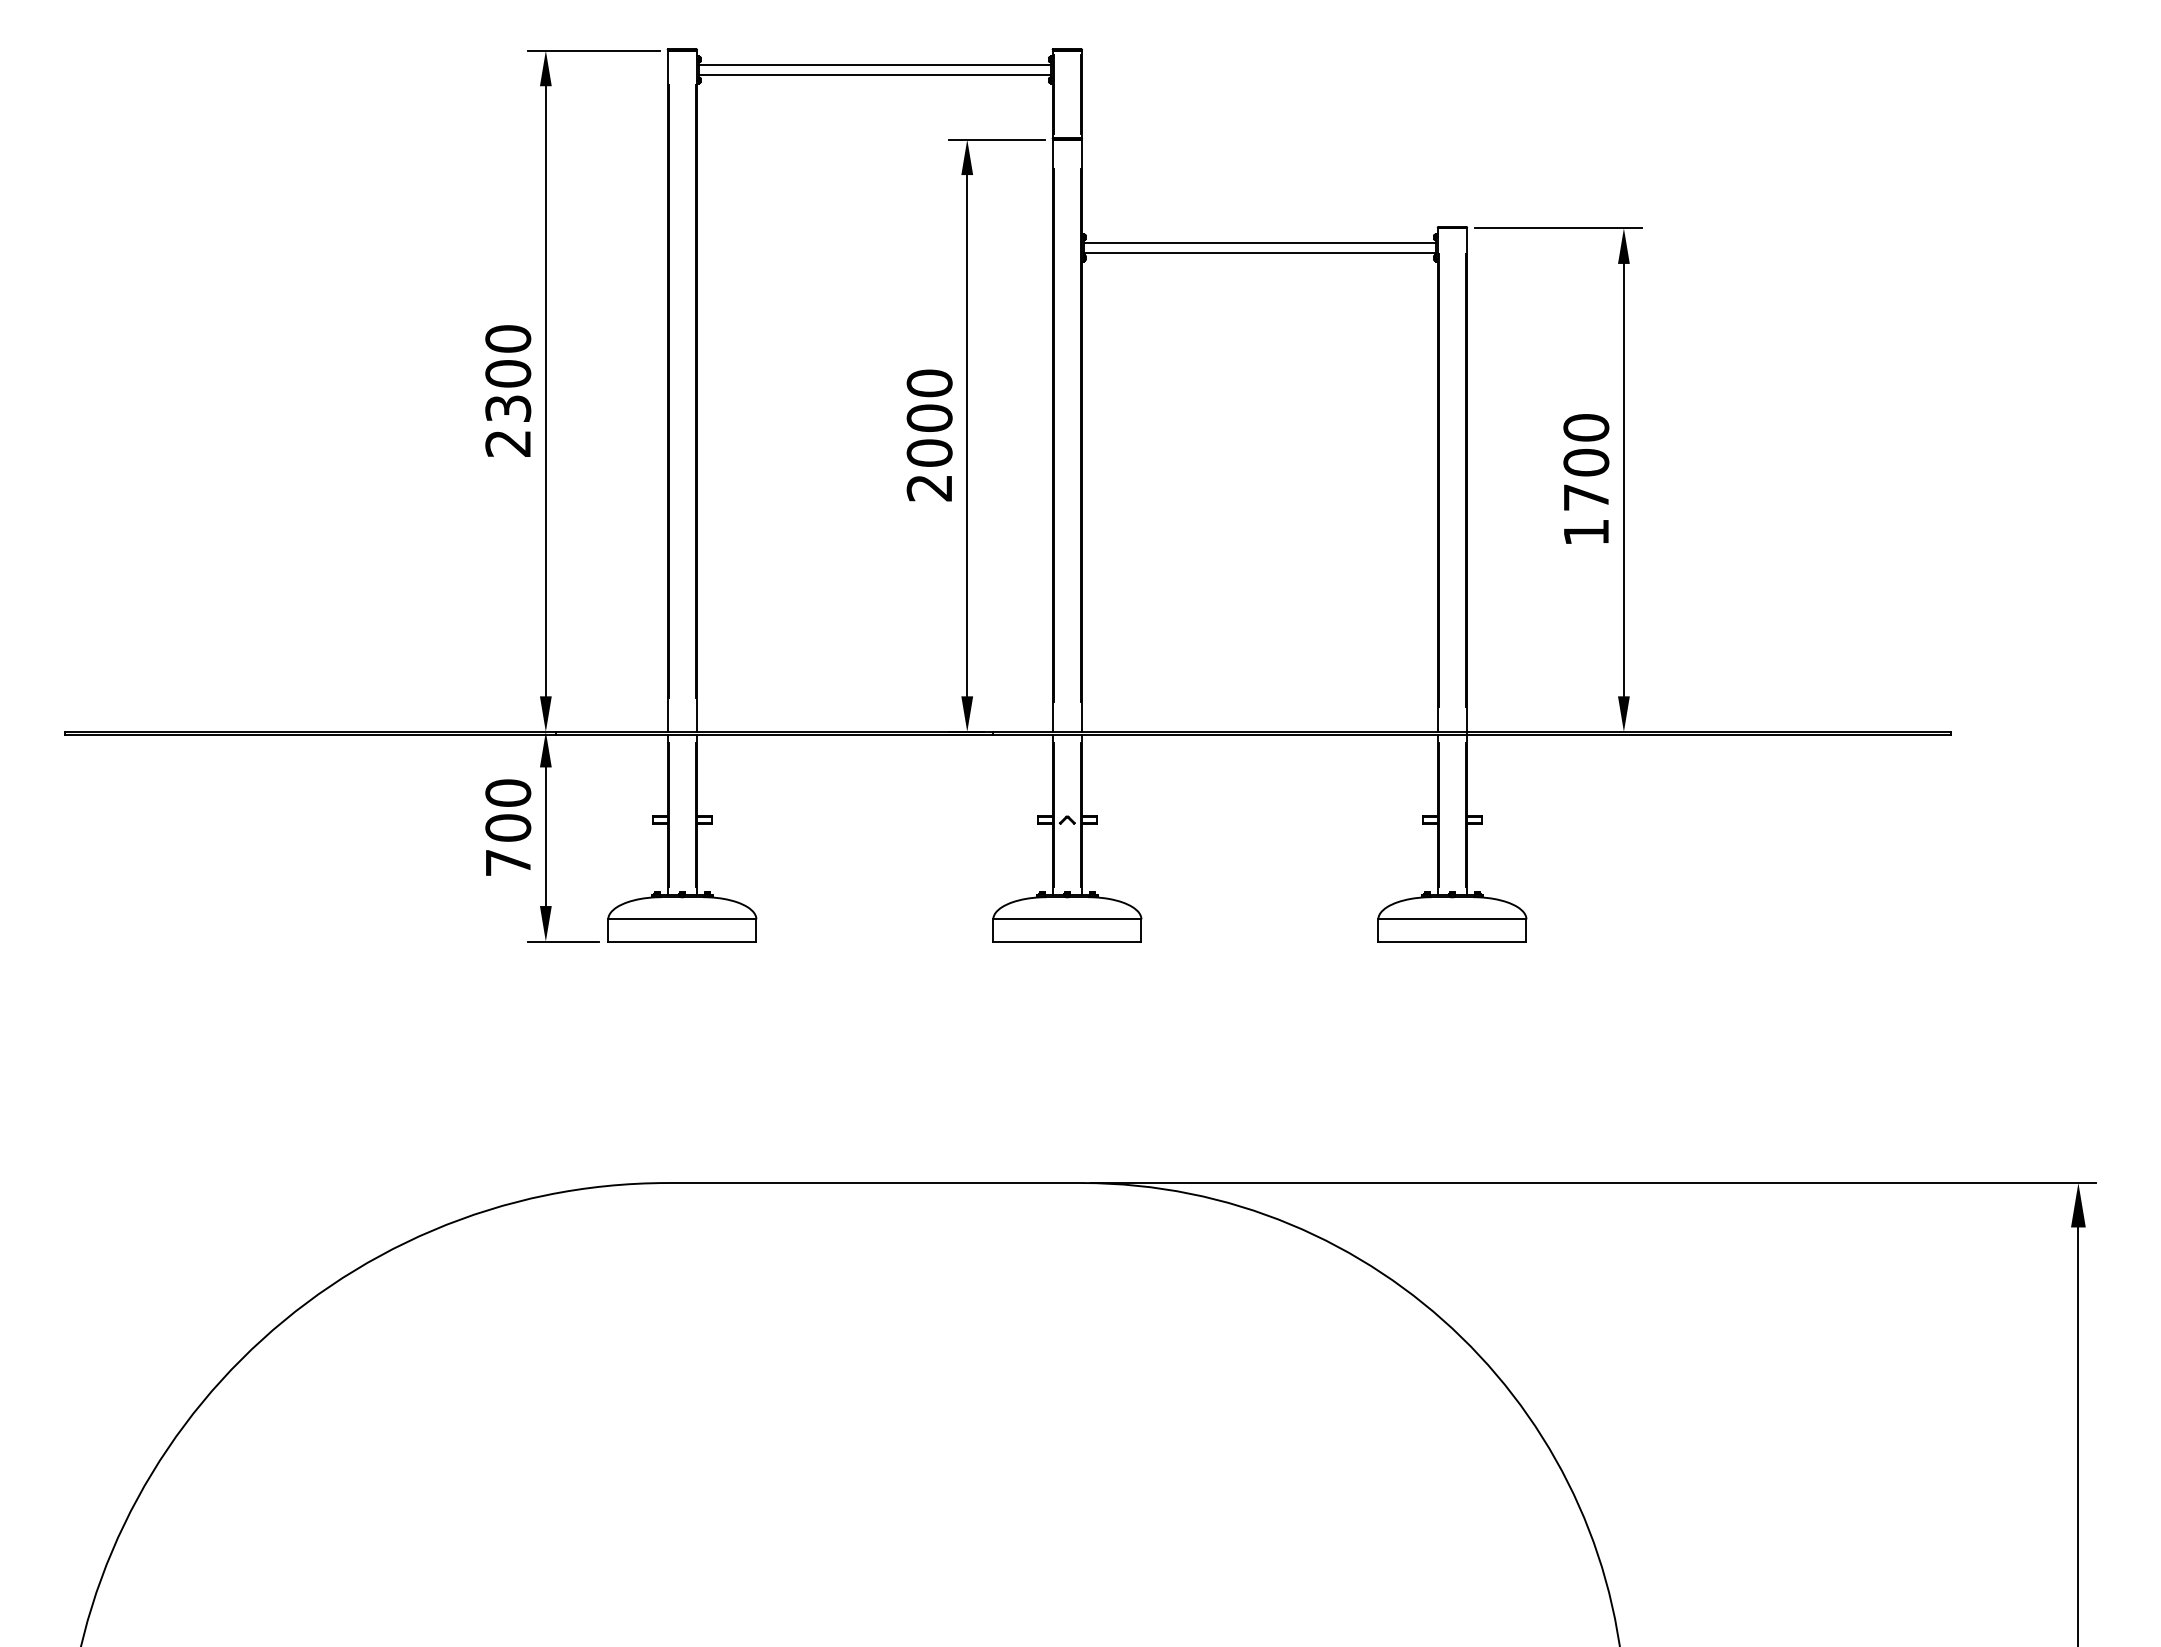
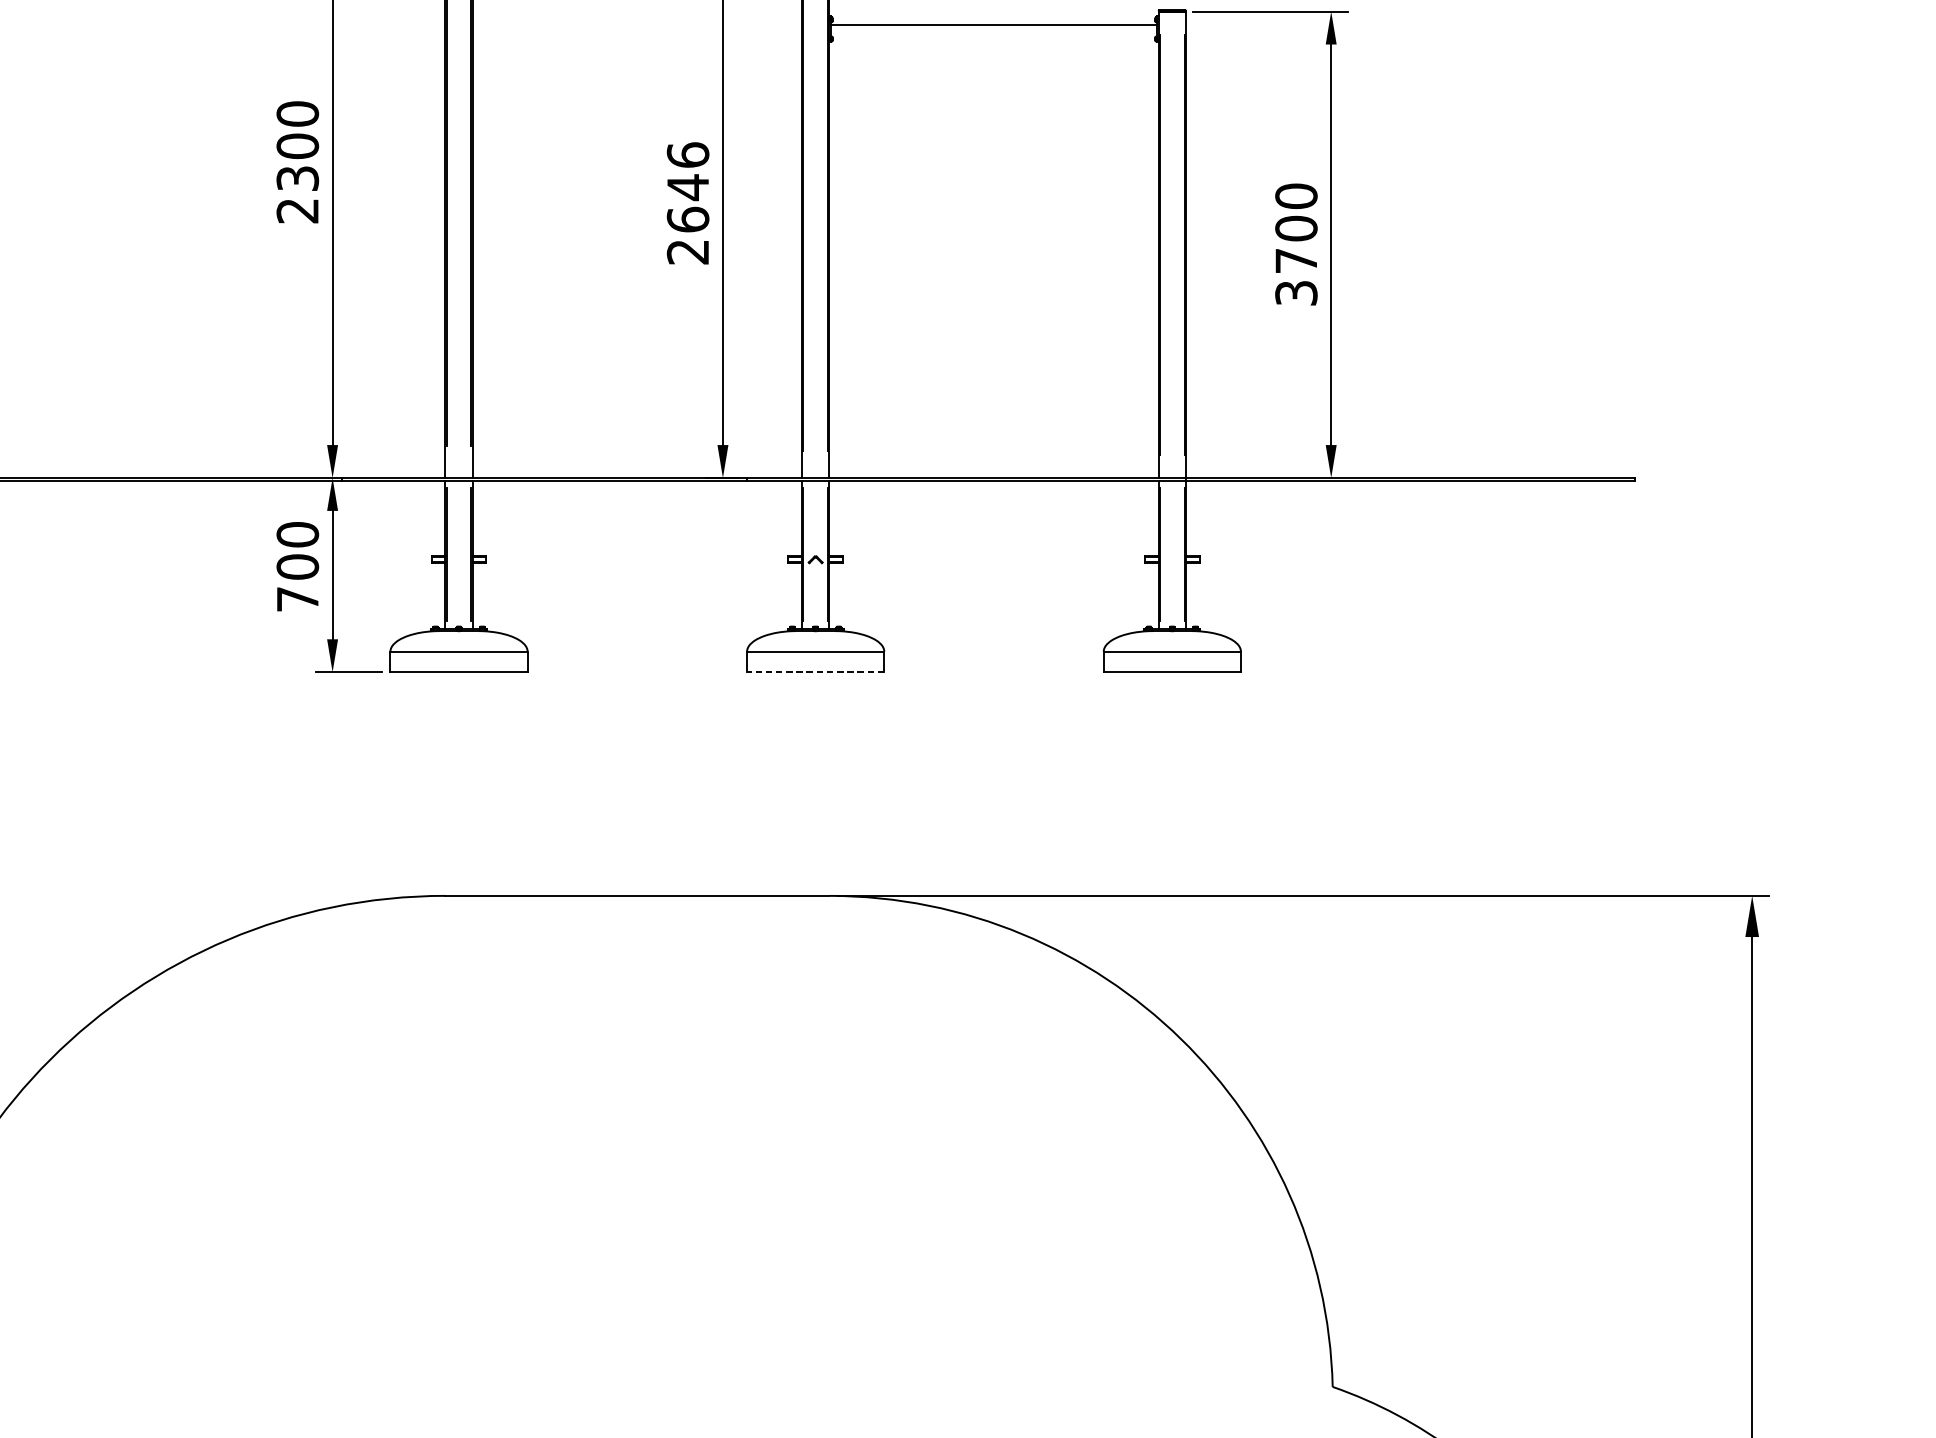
line: (1259, 252) -> (993, 33), removed
text: (929, 417) -> (687, 186), 2000 -> 2646
text: (1586, 532) -> (1296, 293), 1700 -> 3700
line: (1066, 941) -> (814, 672), solid -> dashed

